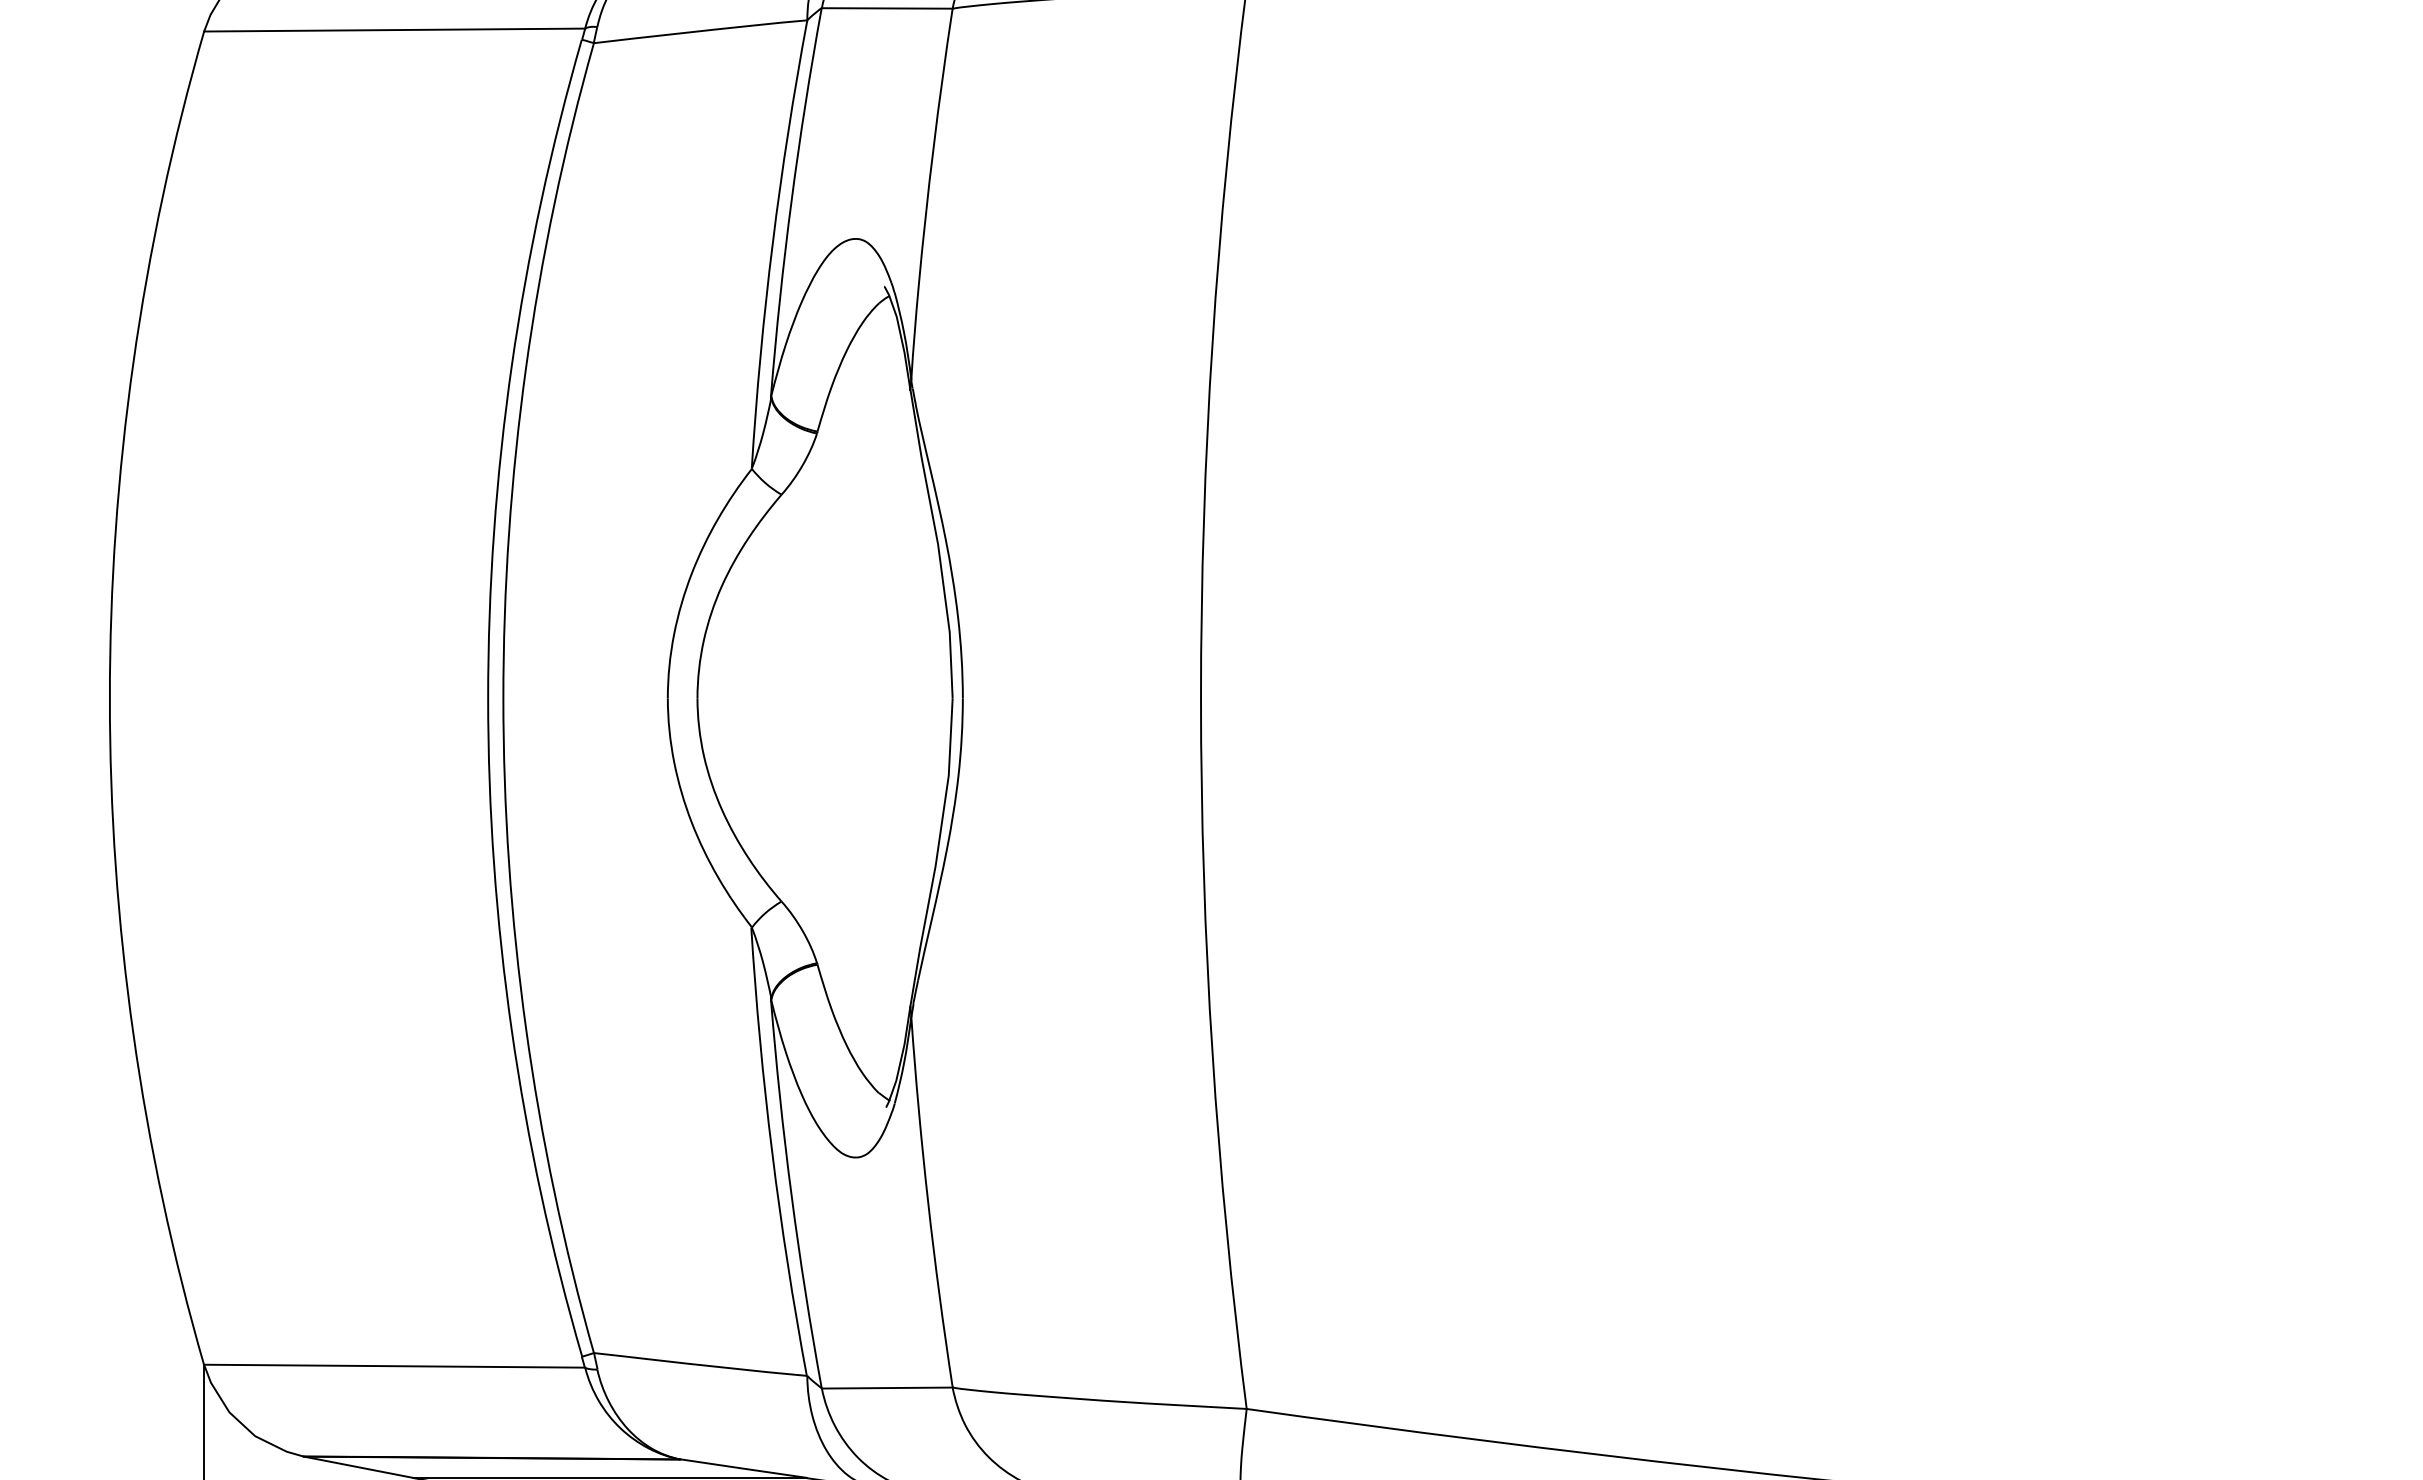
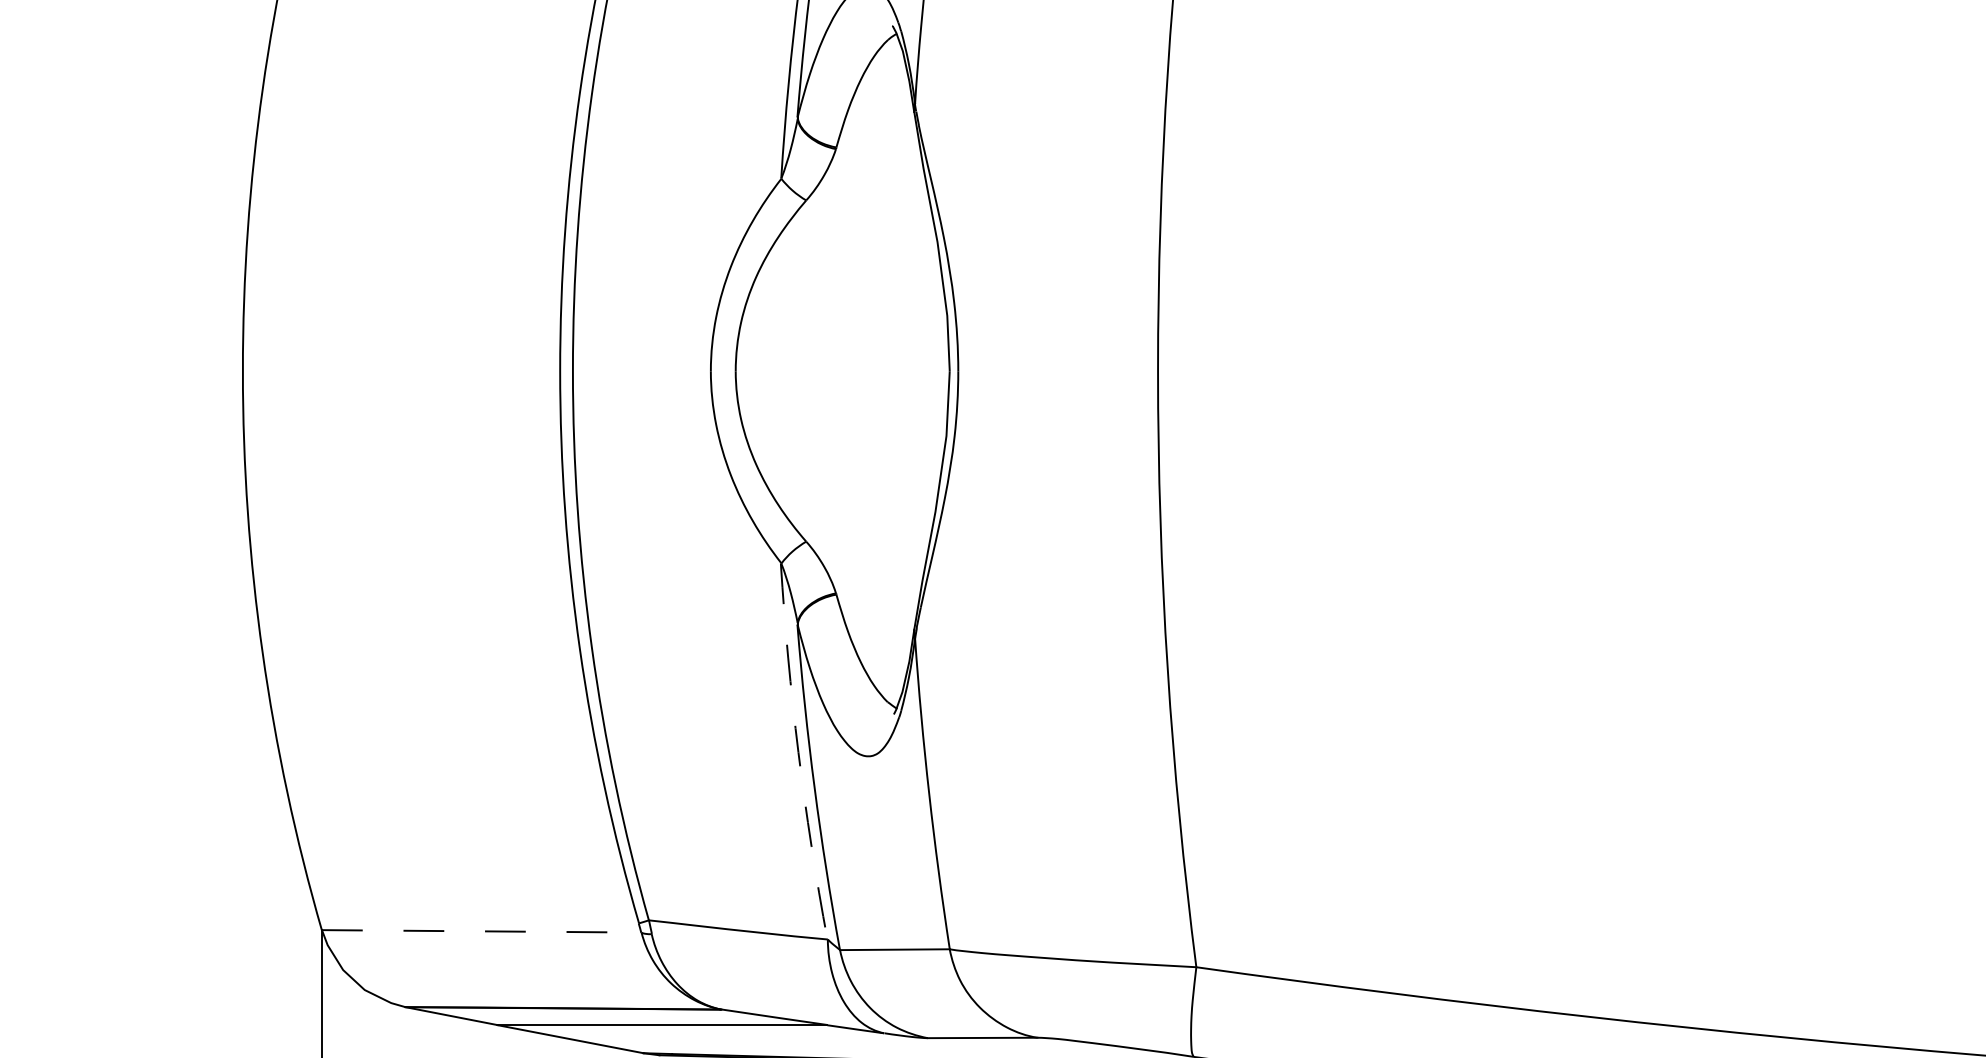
arc: (772, 1152) -> (798, 752), solid -> dashed
line: (394, 1366) -> (481, 931), solid -> dashed

